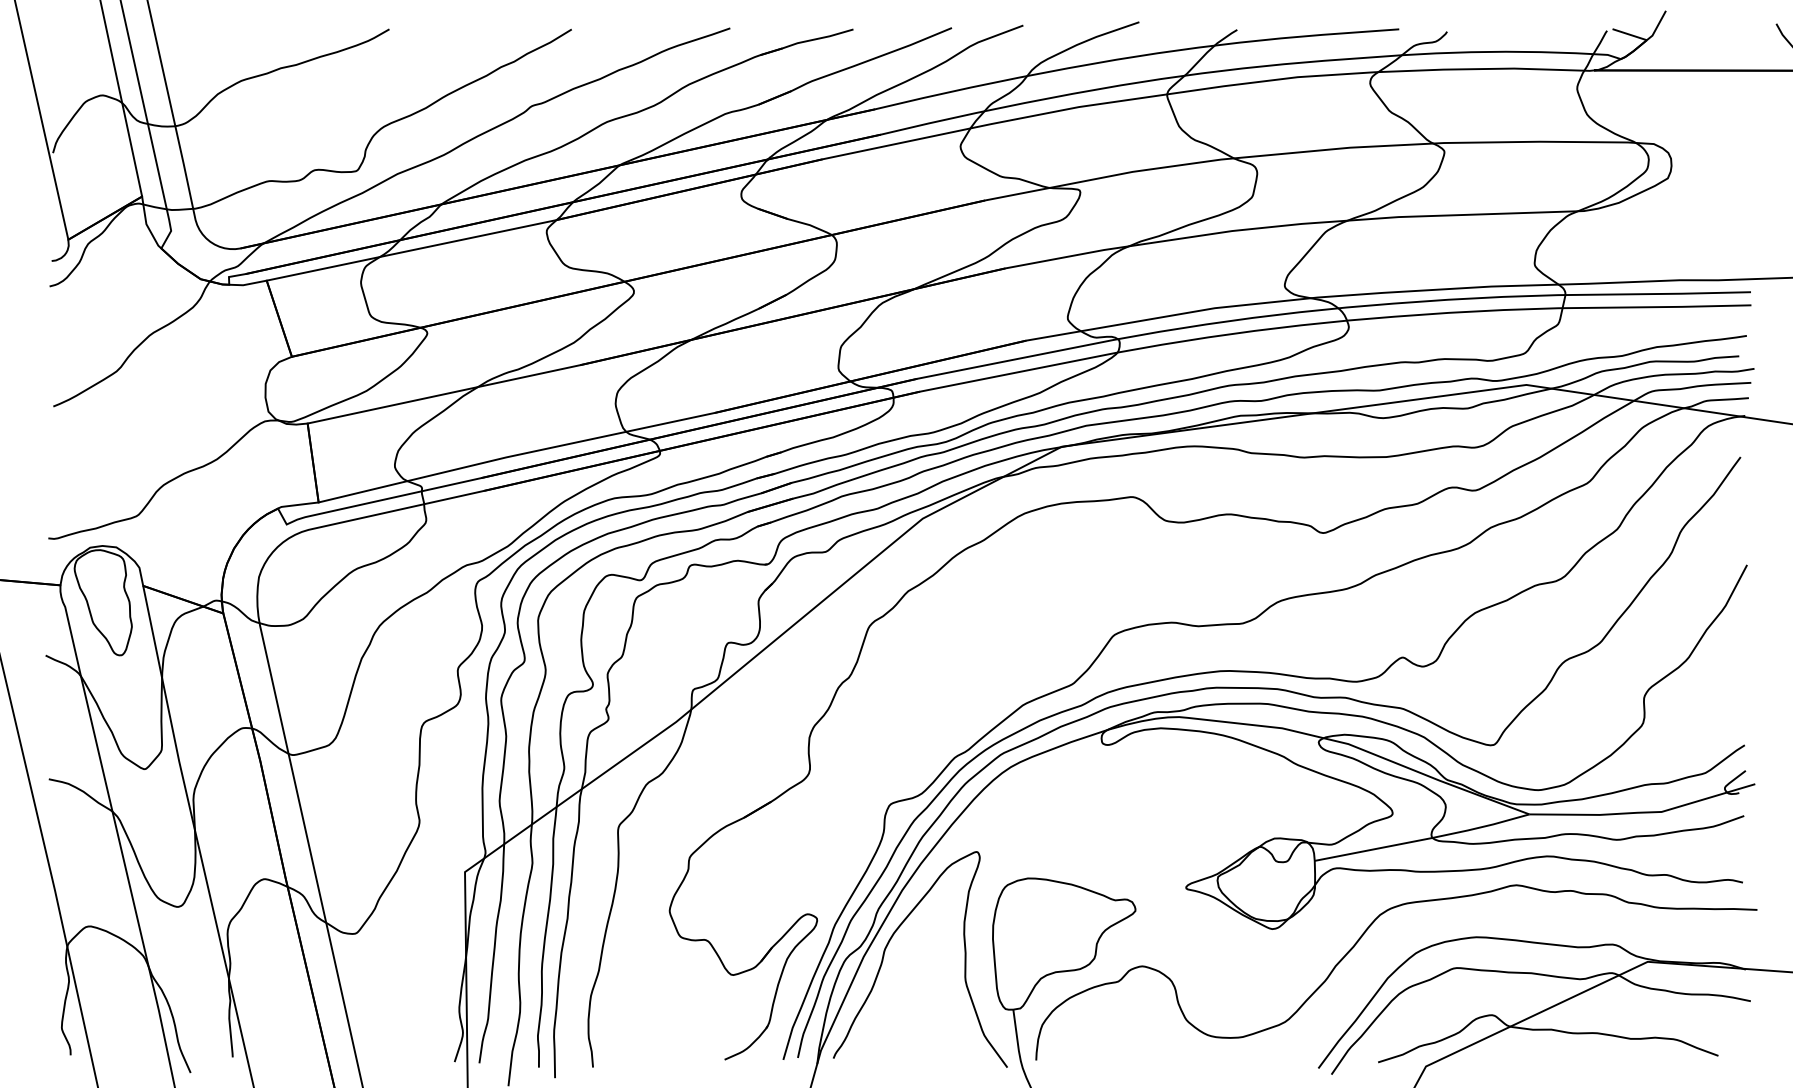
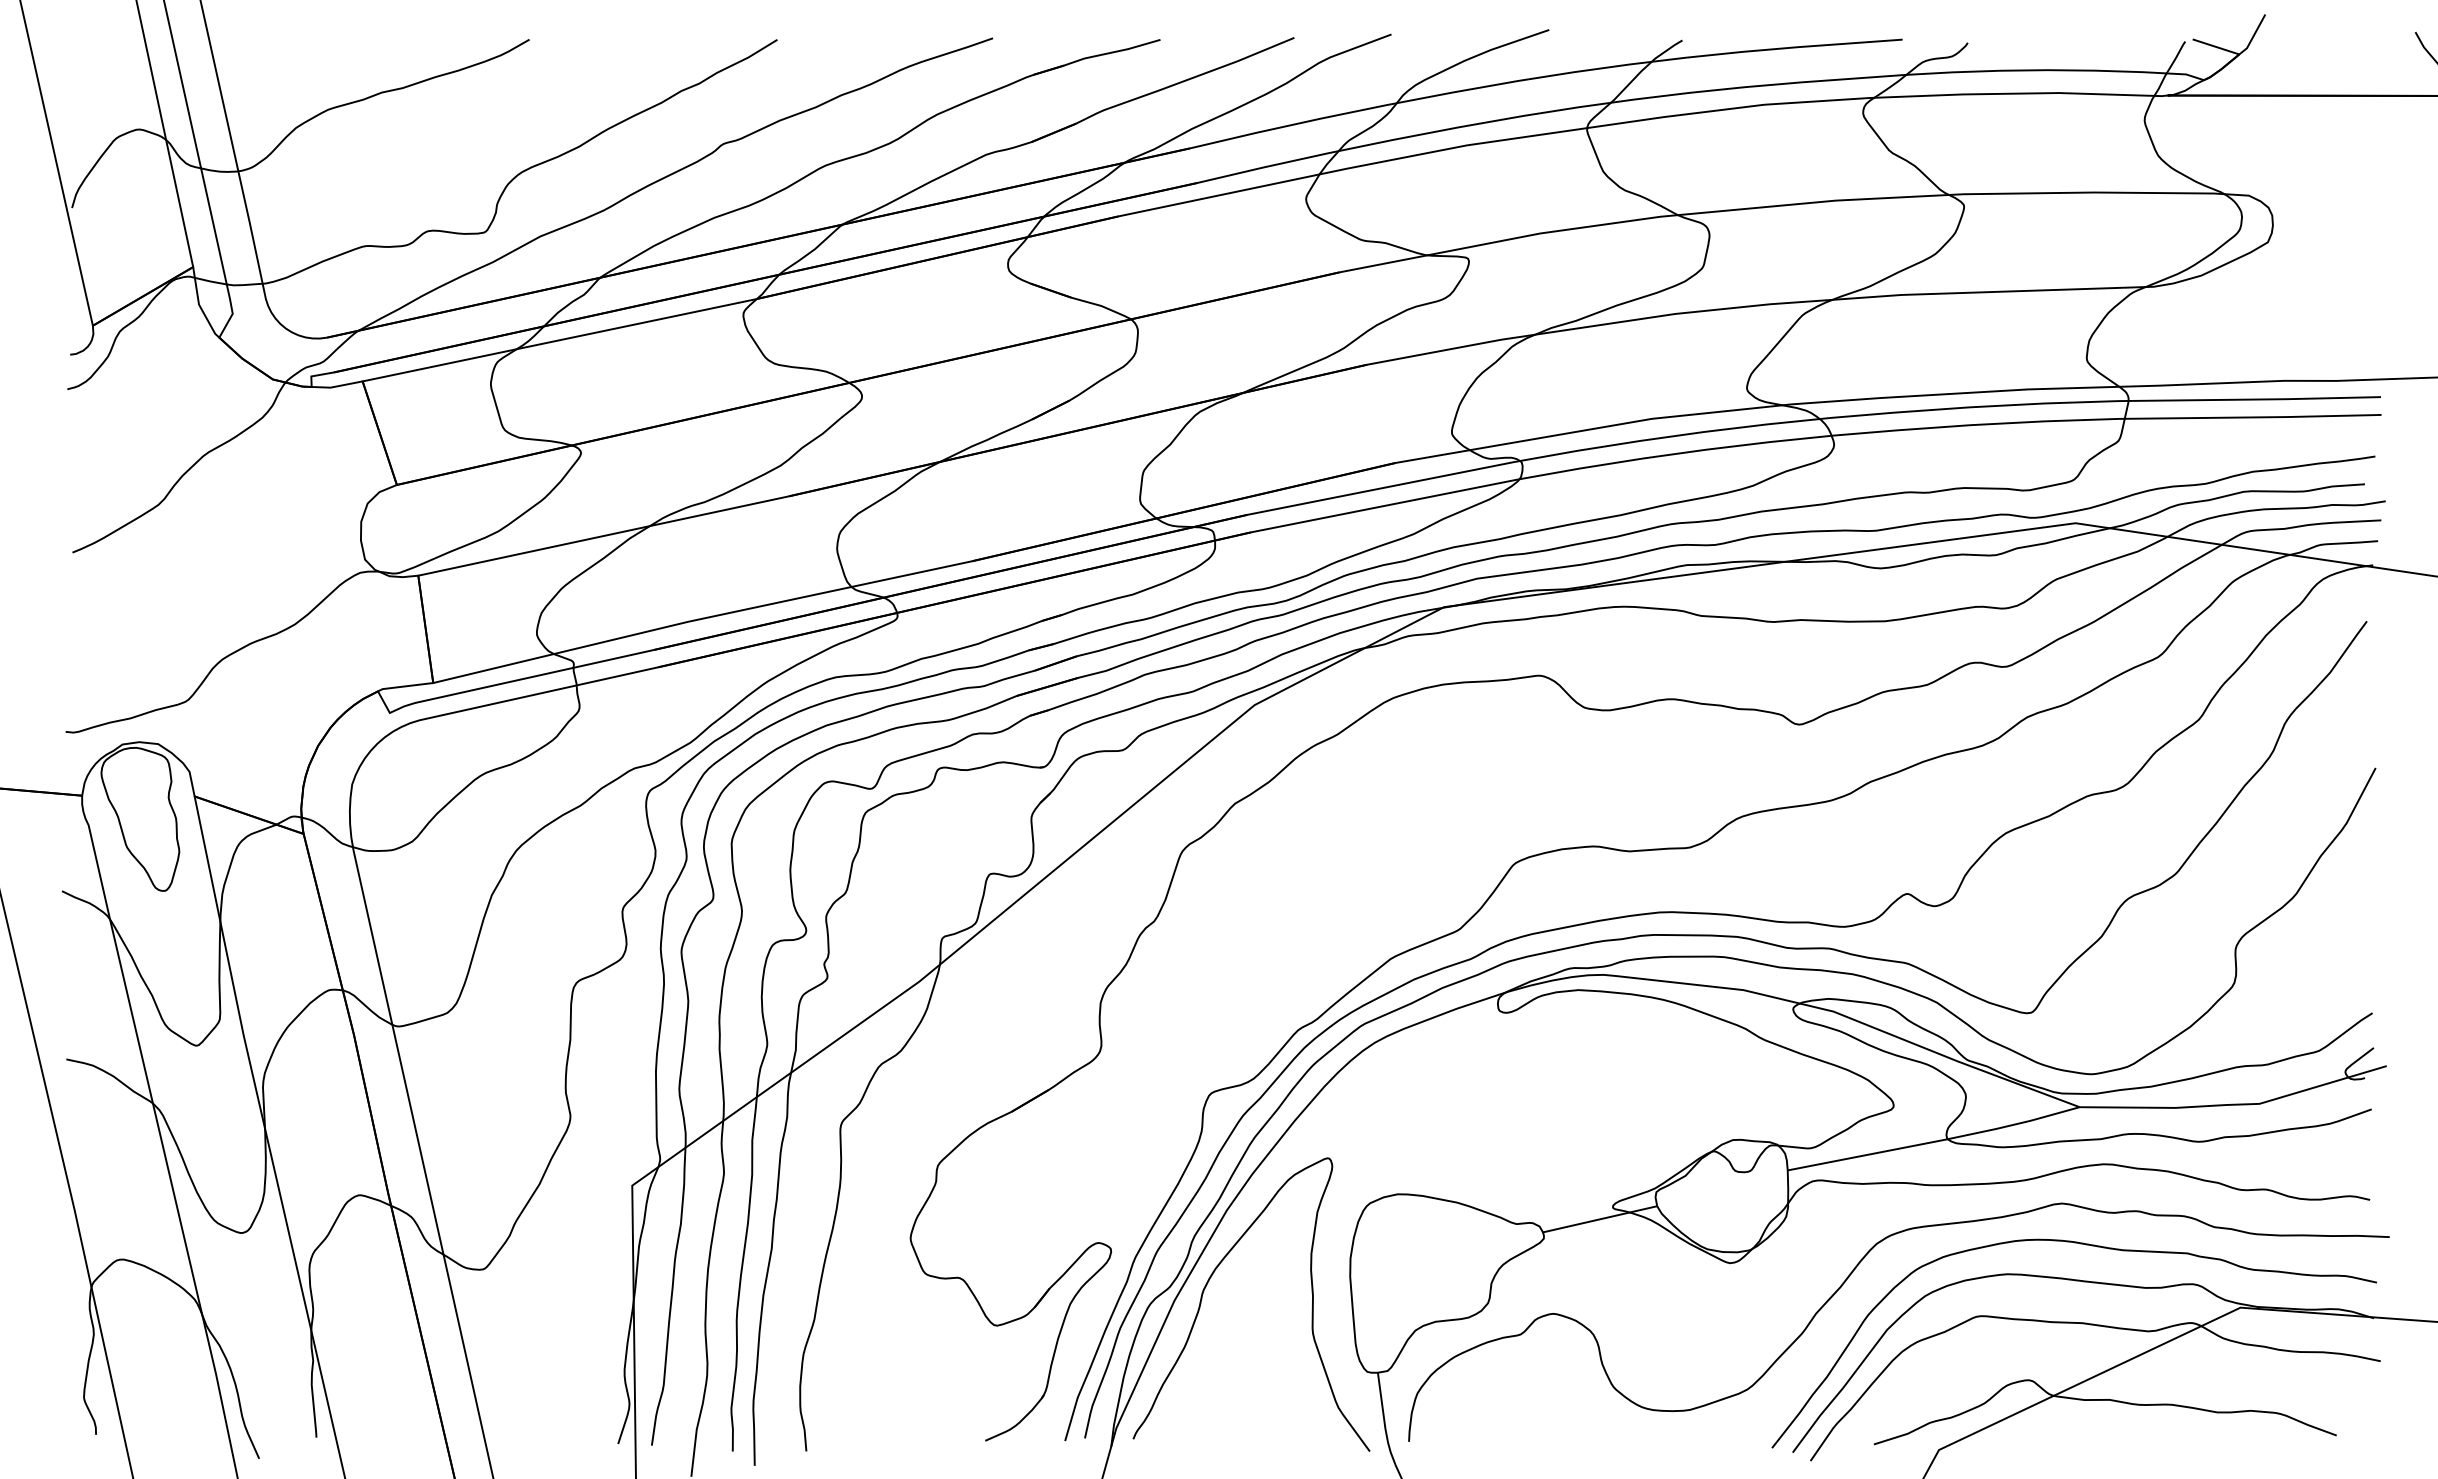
line: (1177, 896) -> (1600, 1219), added
curve: (1538, 916) -> (2091, 1246), added

